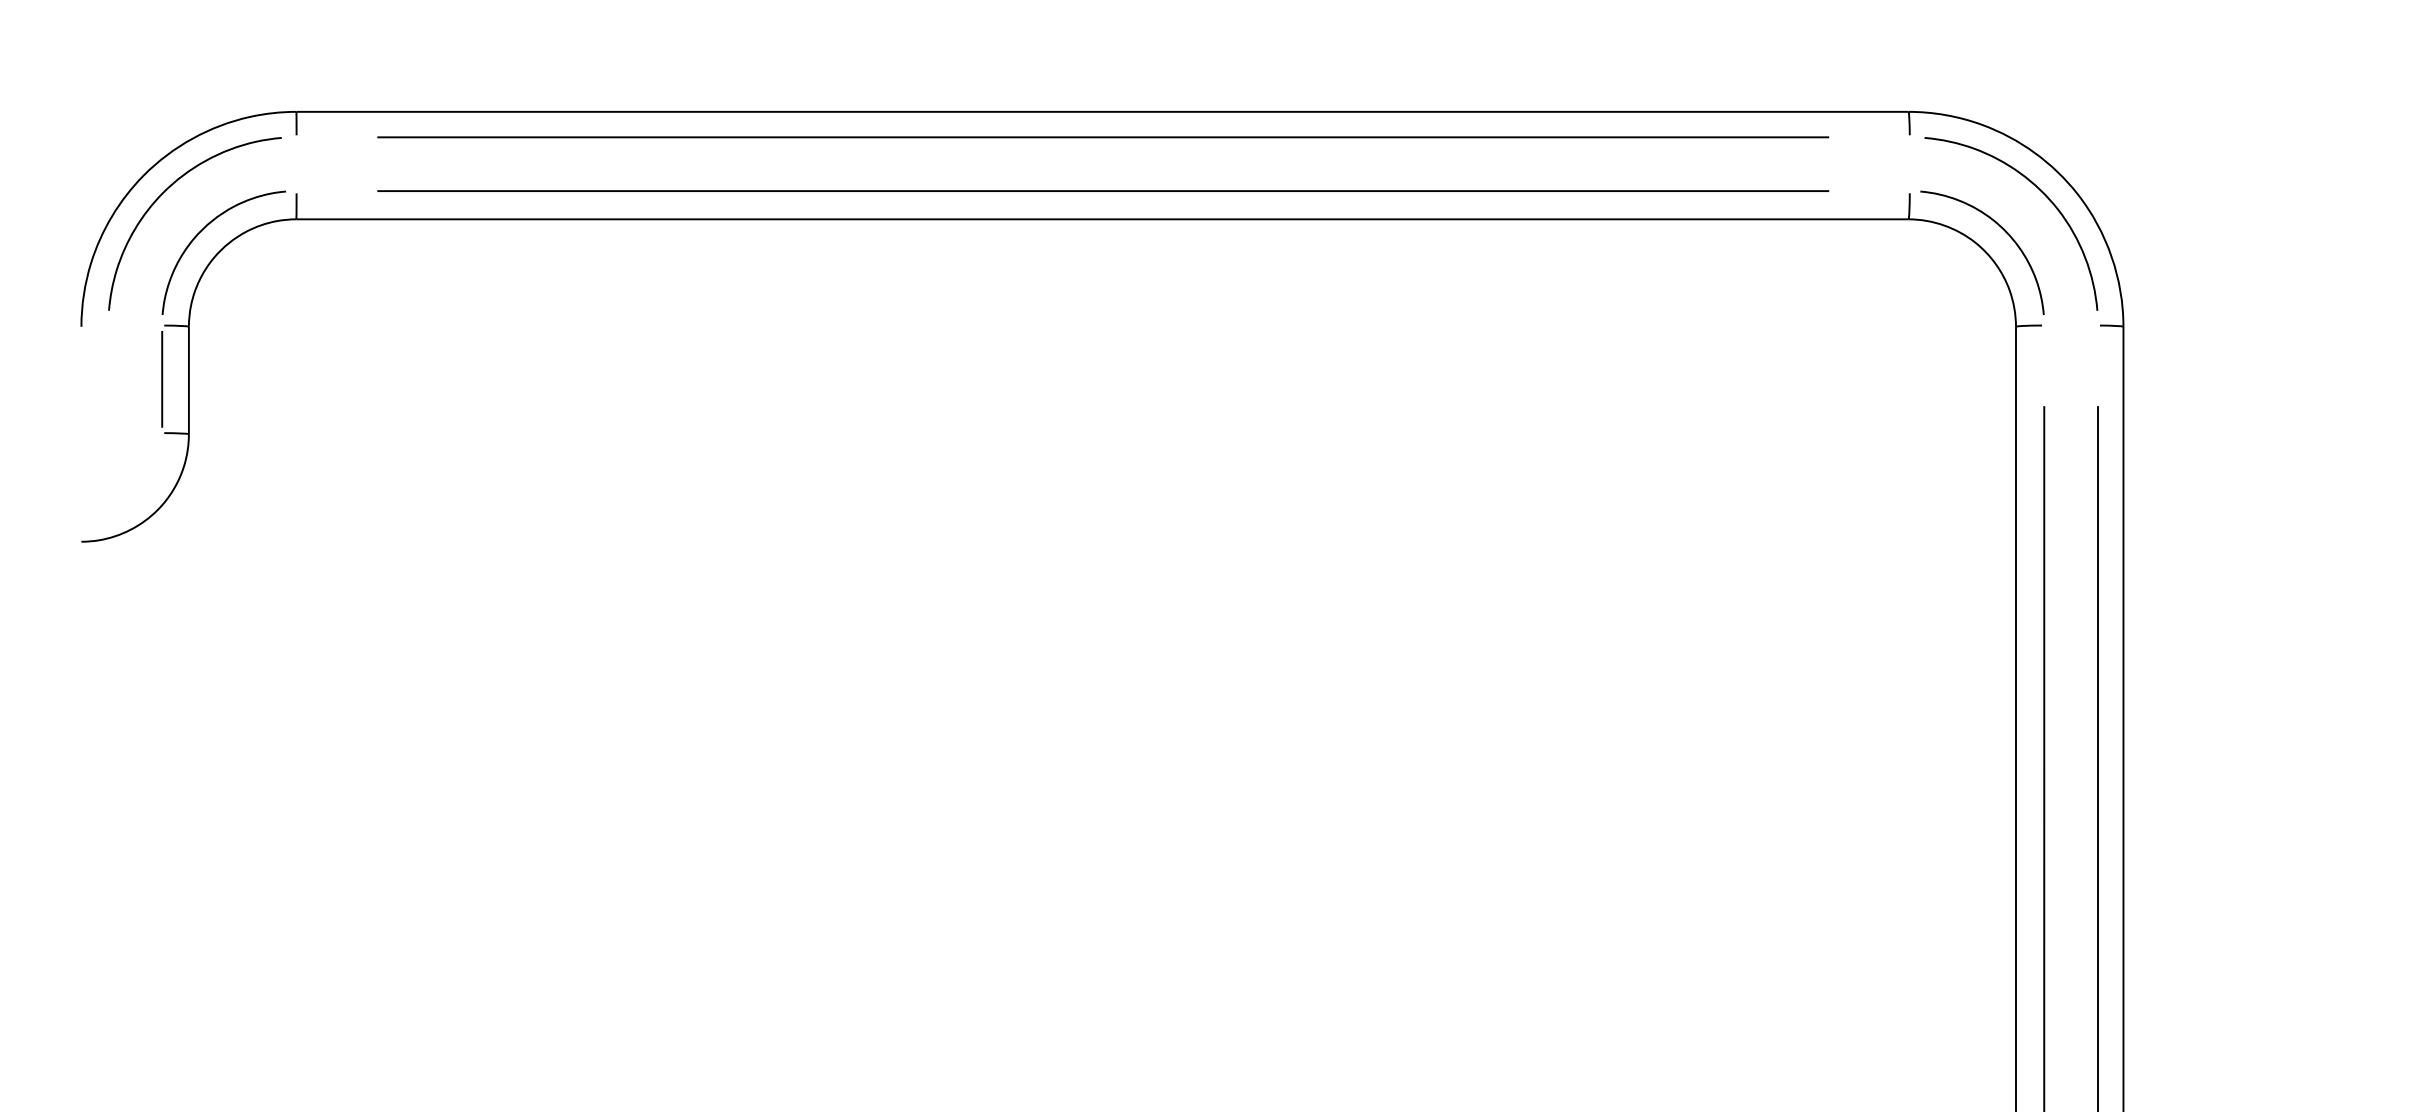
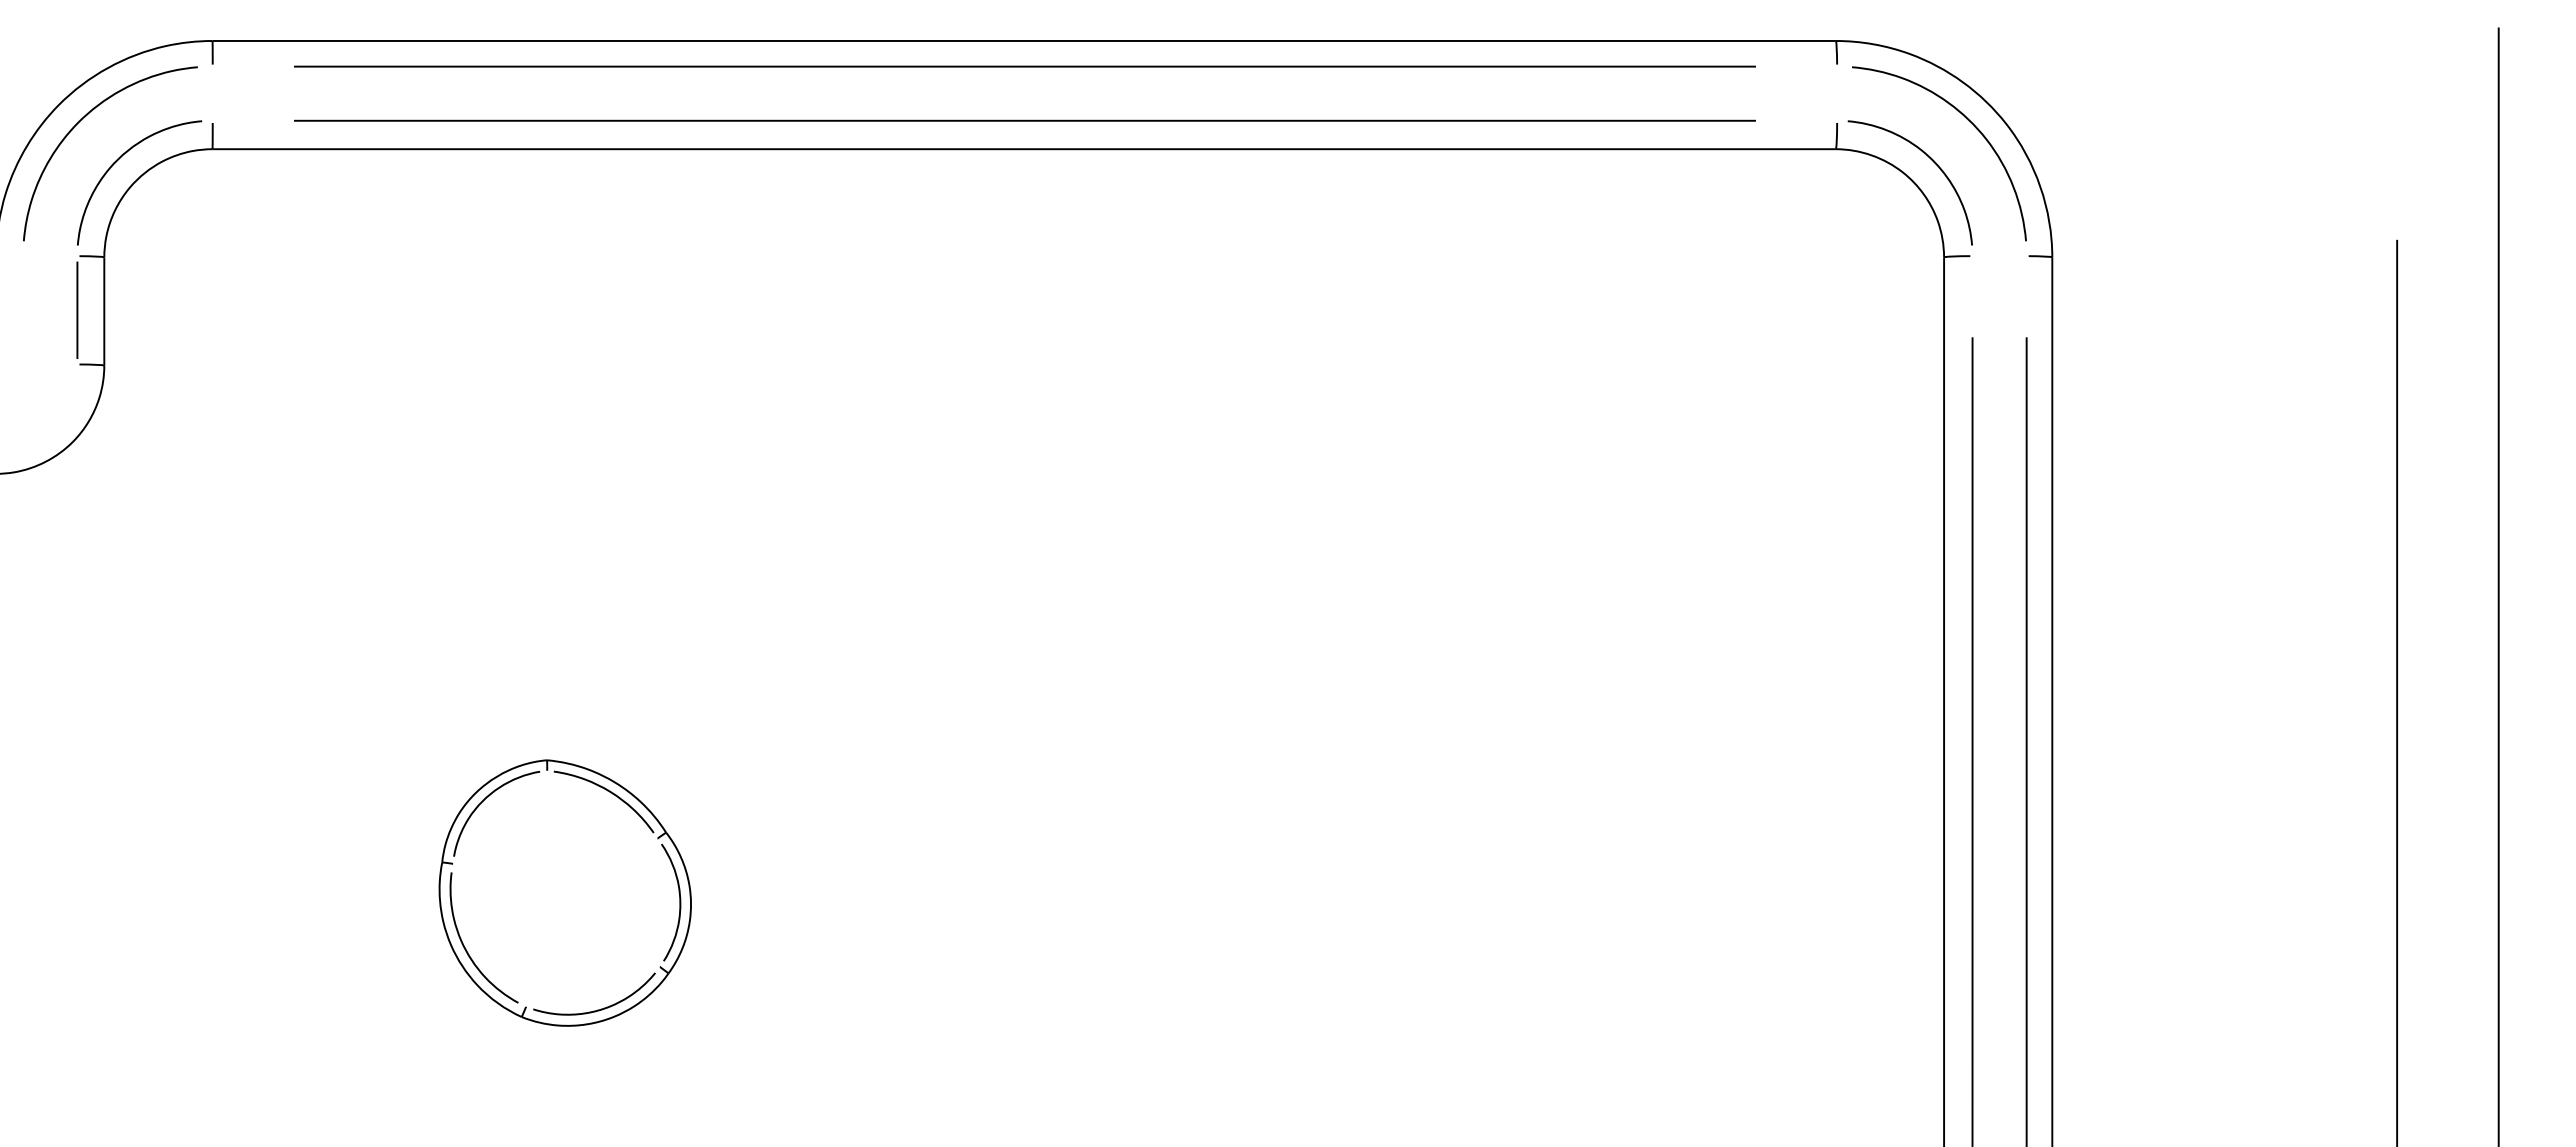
part: (645, 957) -> (564, 892), added

